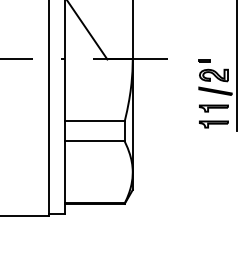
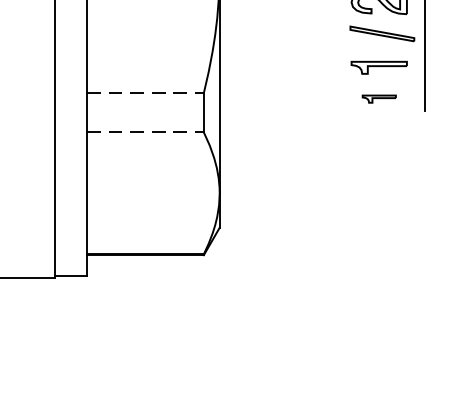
line: (94, 121) -> (144, 93), solid -> dashed
part: (213, 124) -> (378, 99), size x0.6
line: (94, 141) -> (144, 132), solid -> dashed

